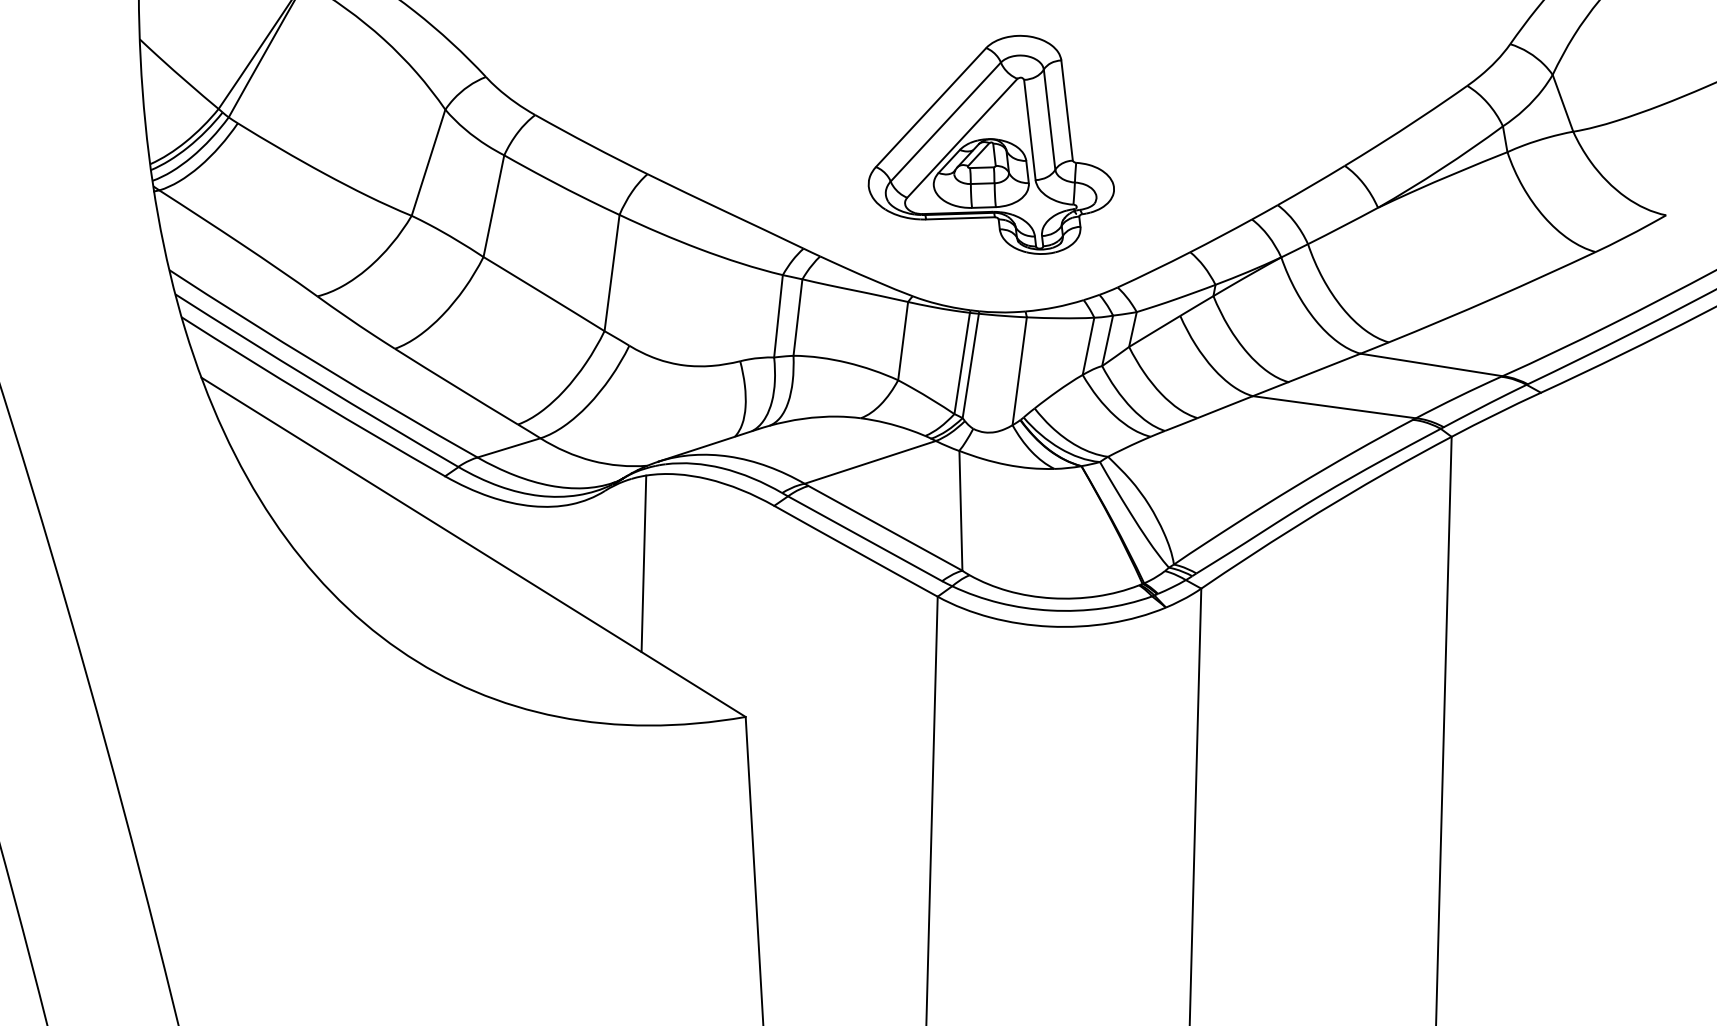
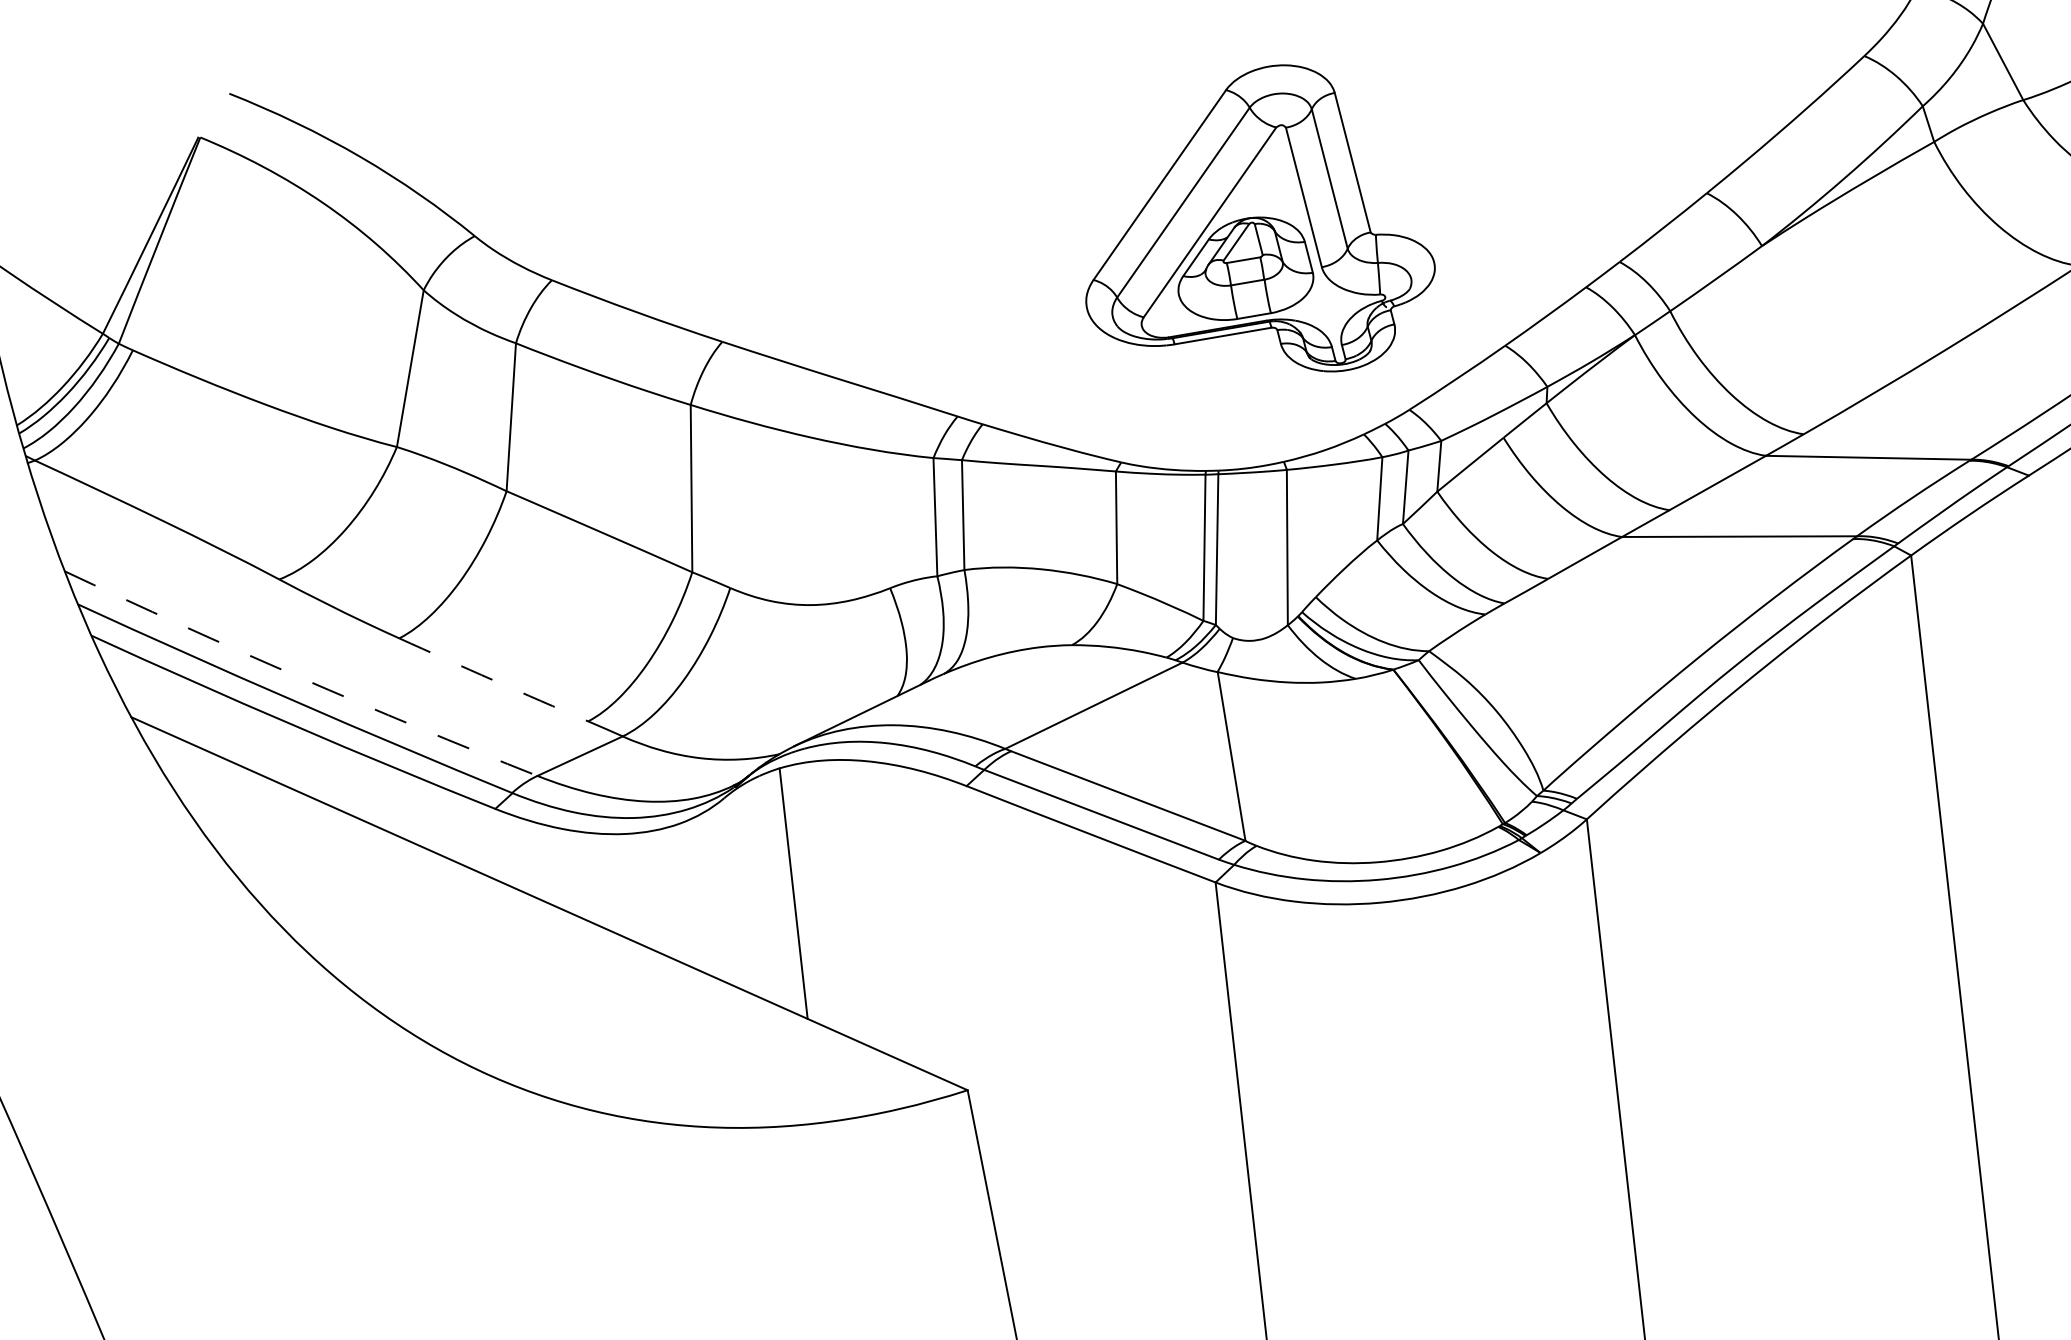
part: (990, 144) -> (1251, 225), moved
arc: (321, 366) -> (298, 677), solid -> dashed
arc: (456, 386) -> (493, 679), solid -> dashed

